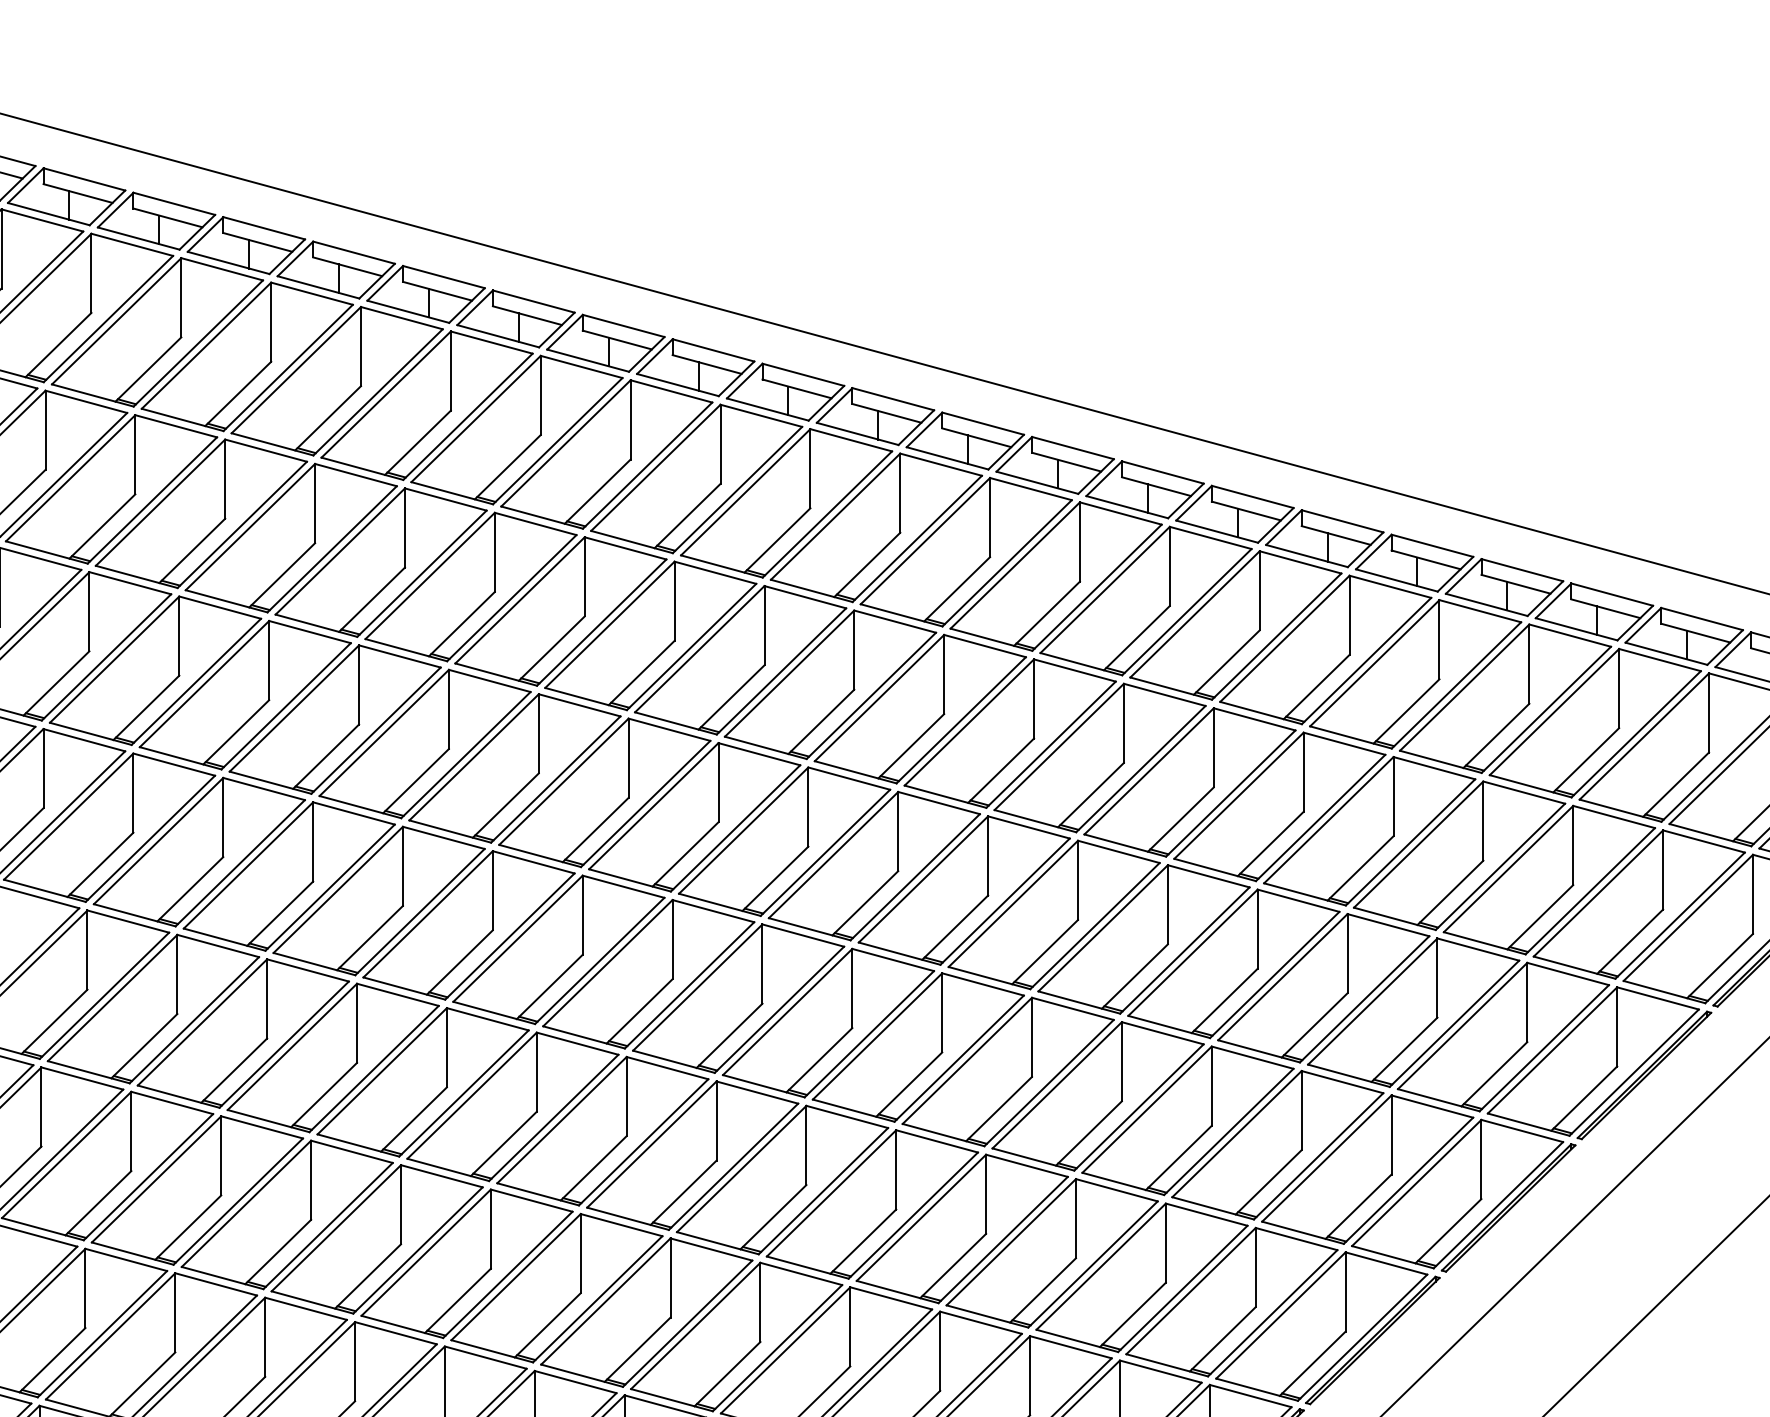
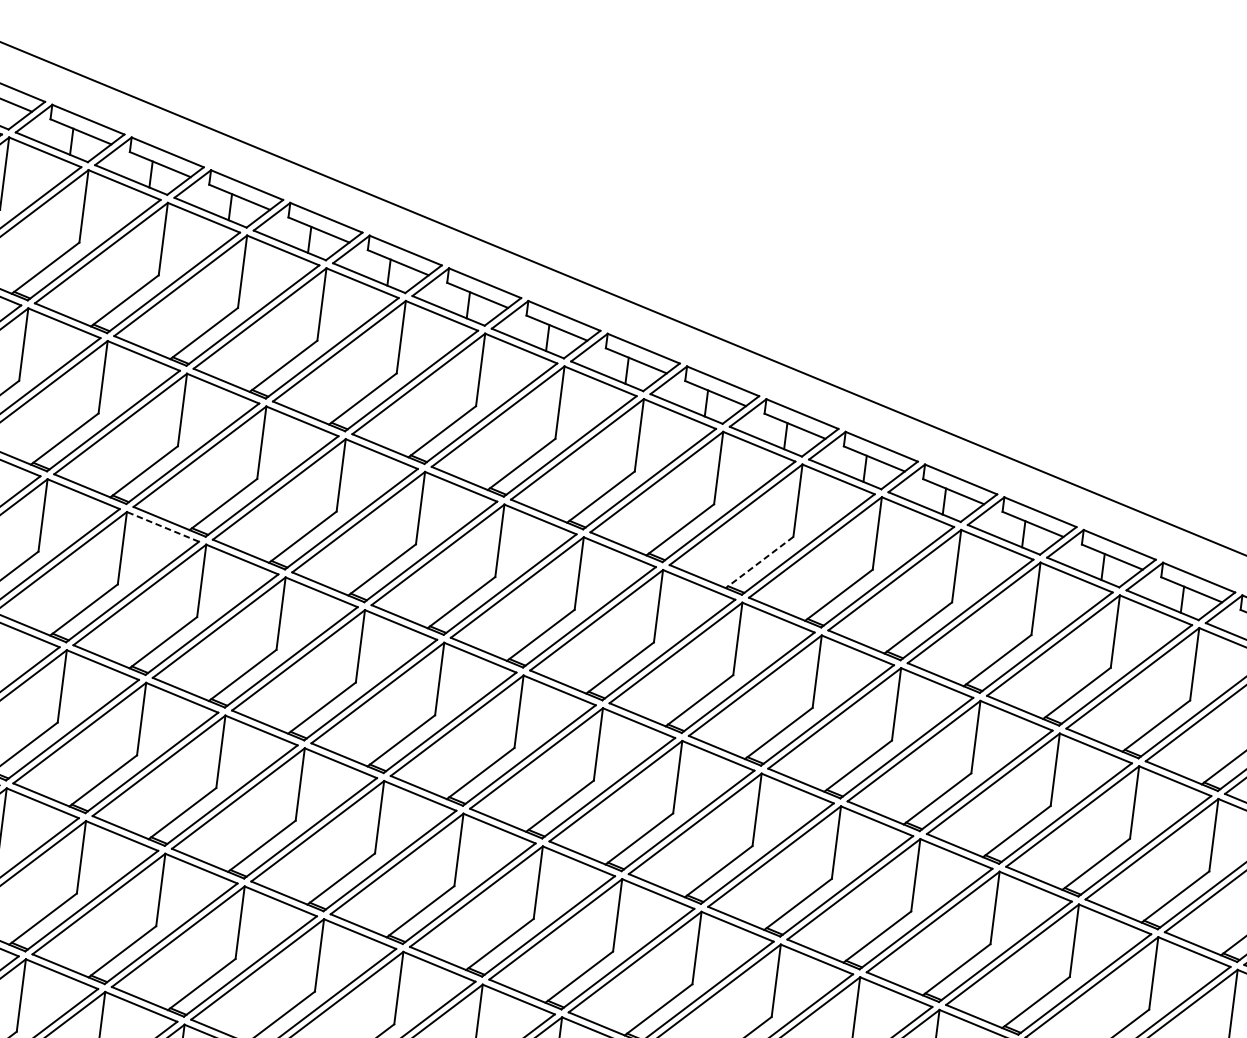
line: (956, 589) -> (758, 562), solid -> dashed
line: (309, 631) -> (162, 526), solid -> dashed

